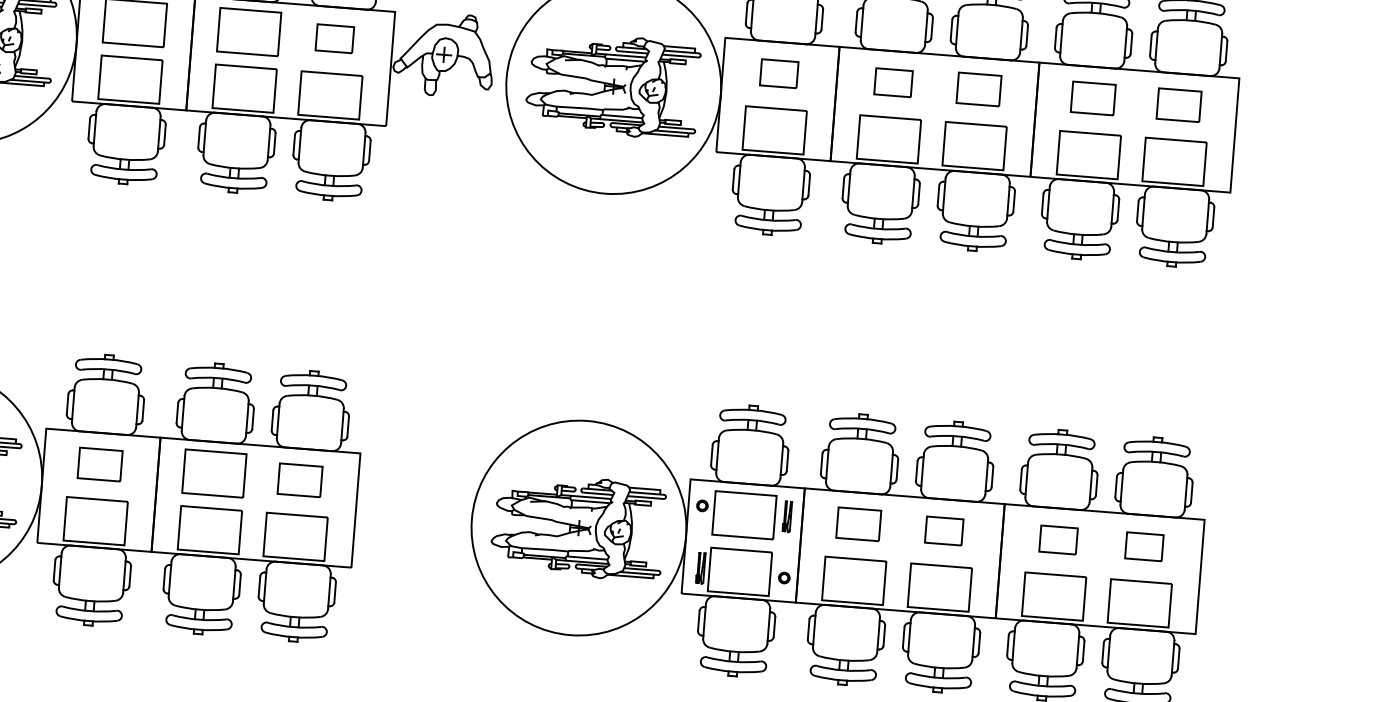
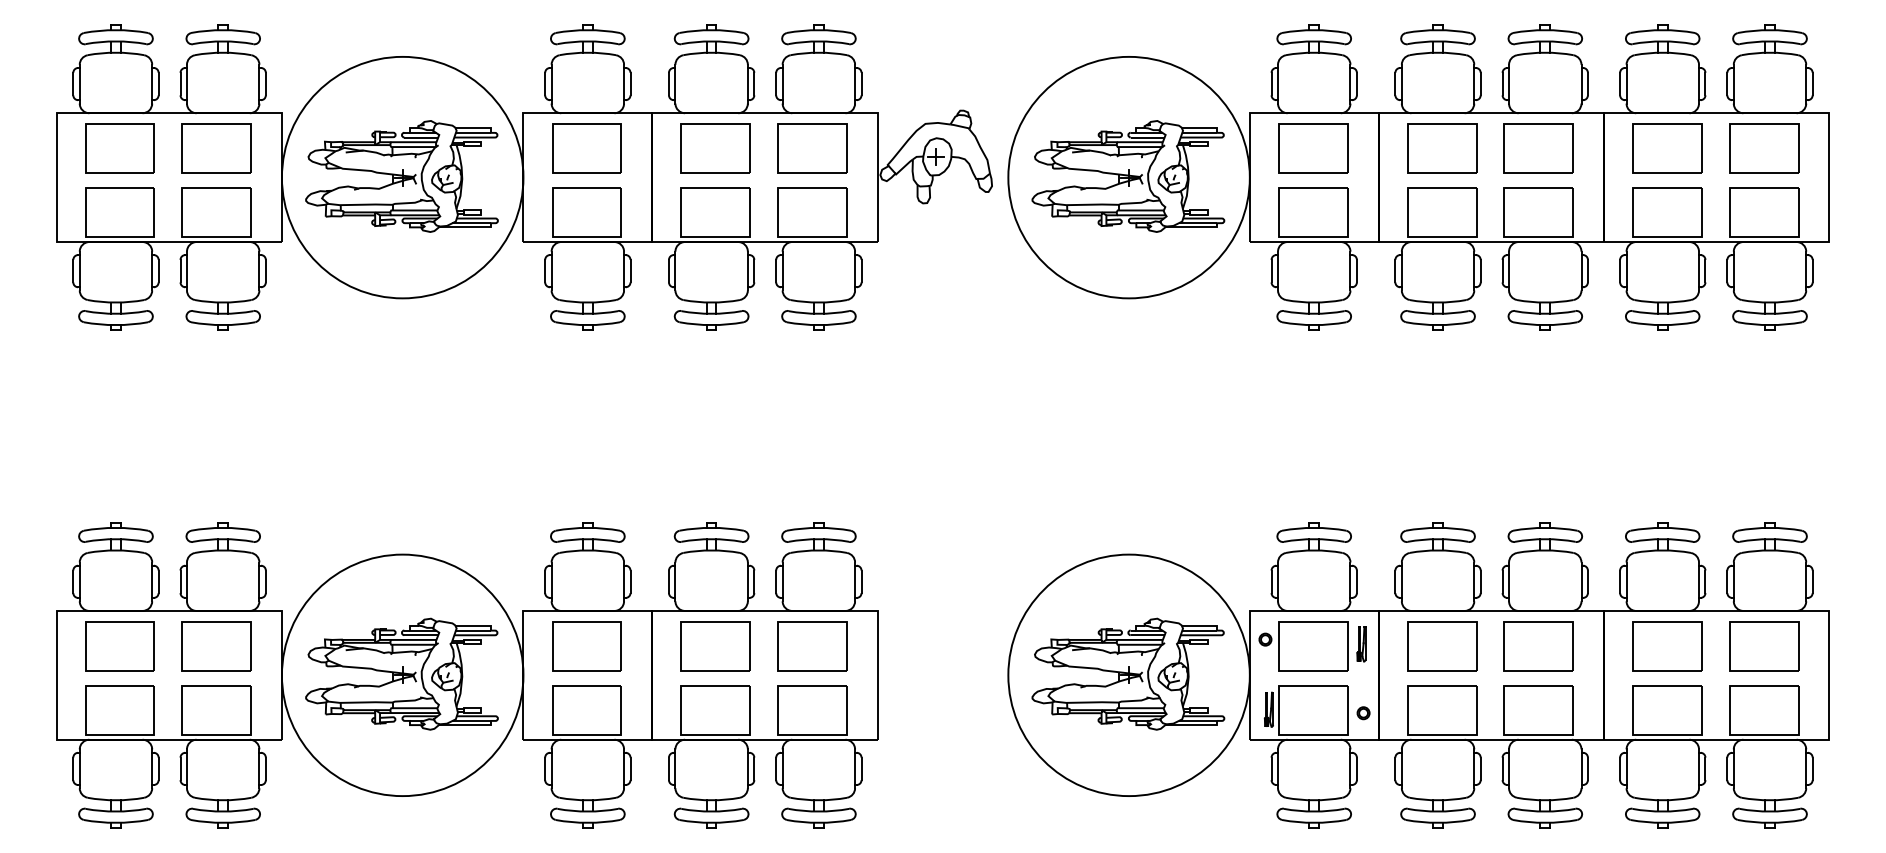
part: (334, 38) -> (812, 148), size x1.67
part: (779, 73) -> (1313, 148), size x1.67
part: (893, 82) -> (1442, 148), size x1.67
part: (978, 89) -> (1538, 148), size x1.43
part: (1093, 98) -> (1667, 148), size x1.43
part: (1179, 105) -> (1764, 148), size x1.43
part: (99, 464) -> (586, 646), size x1.43
part: (300, 480) -> (812, 646), size x1.43
part: (858, 524) -> (1442, 646), size x1.43
part: (944, 531) -> (1538, 646), size x1.67
part: (1058, 540) -> (1667, 646), size x1.67
part: (1144, 546) -> (1764, 646), size x1.67

